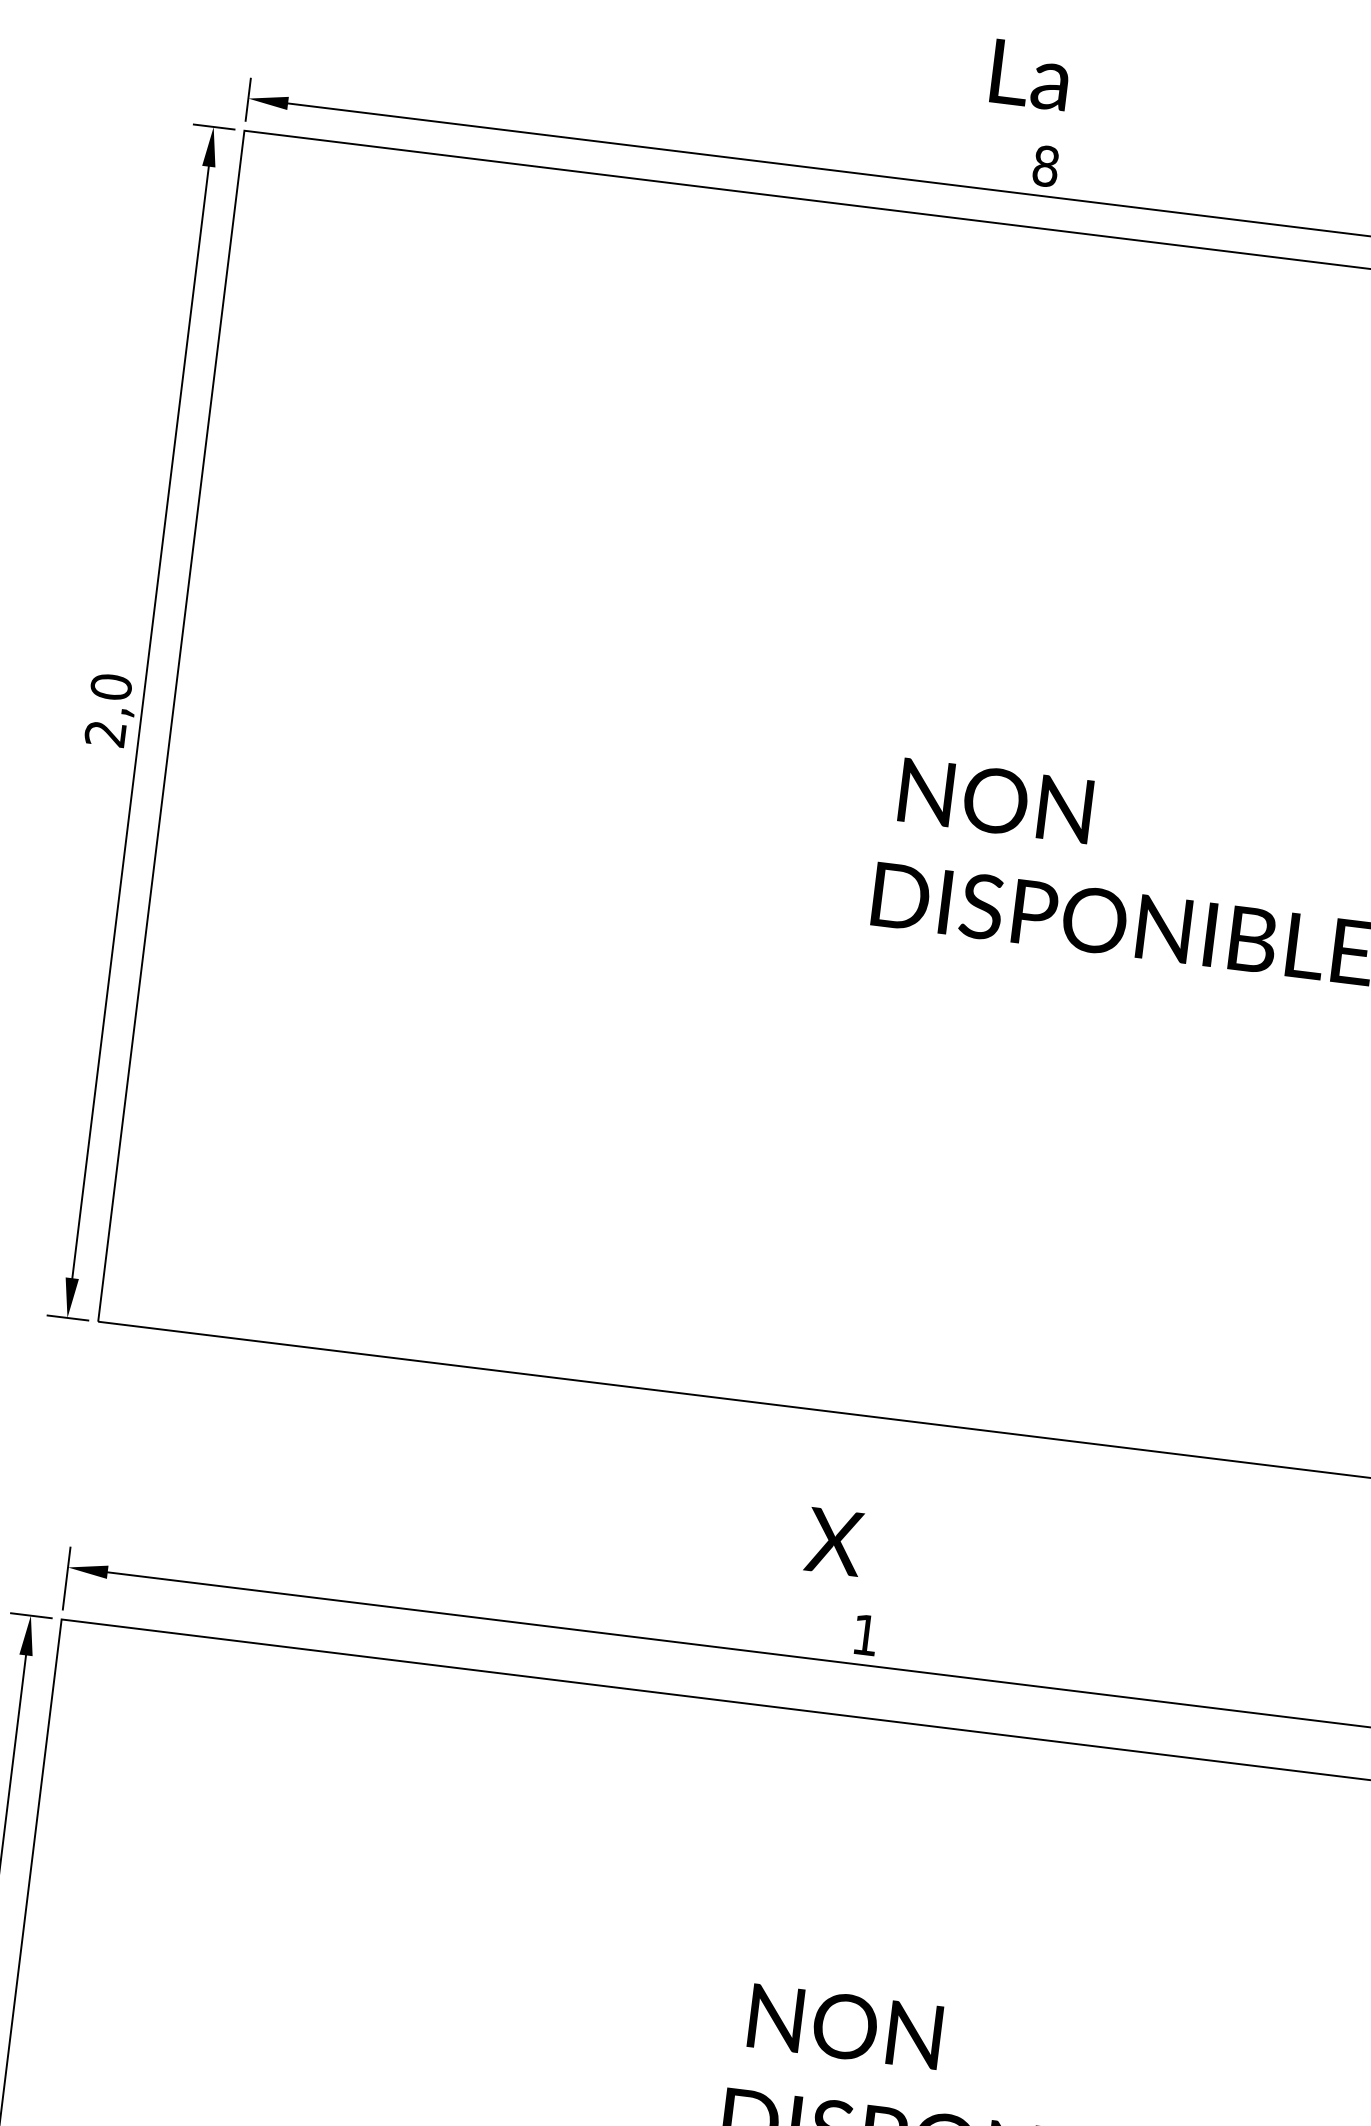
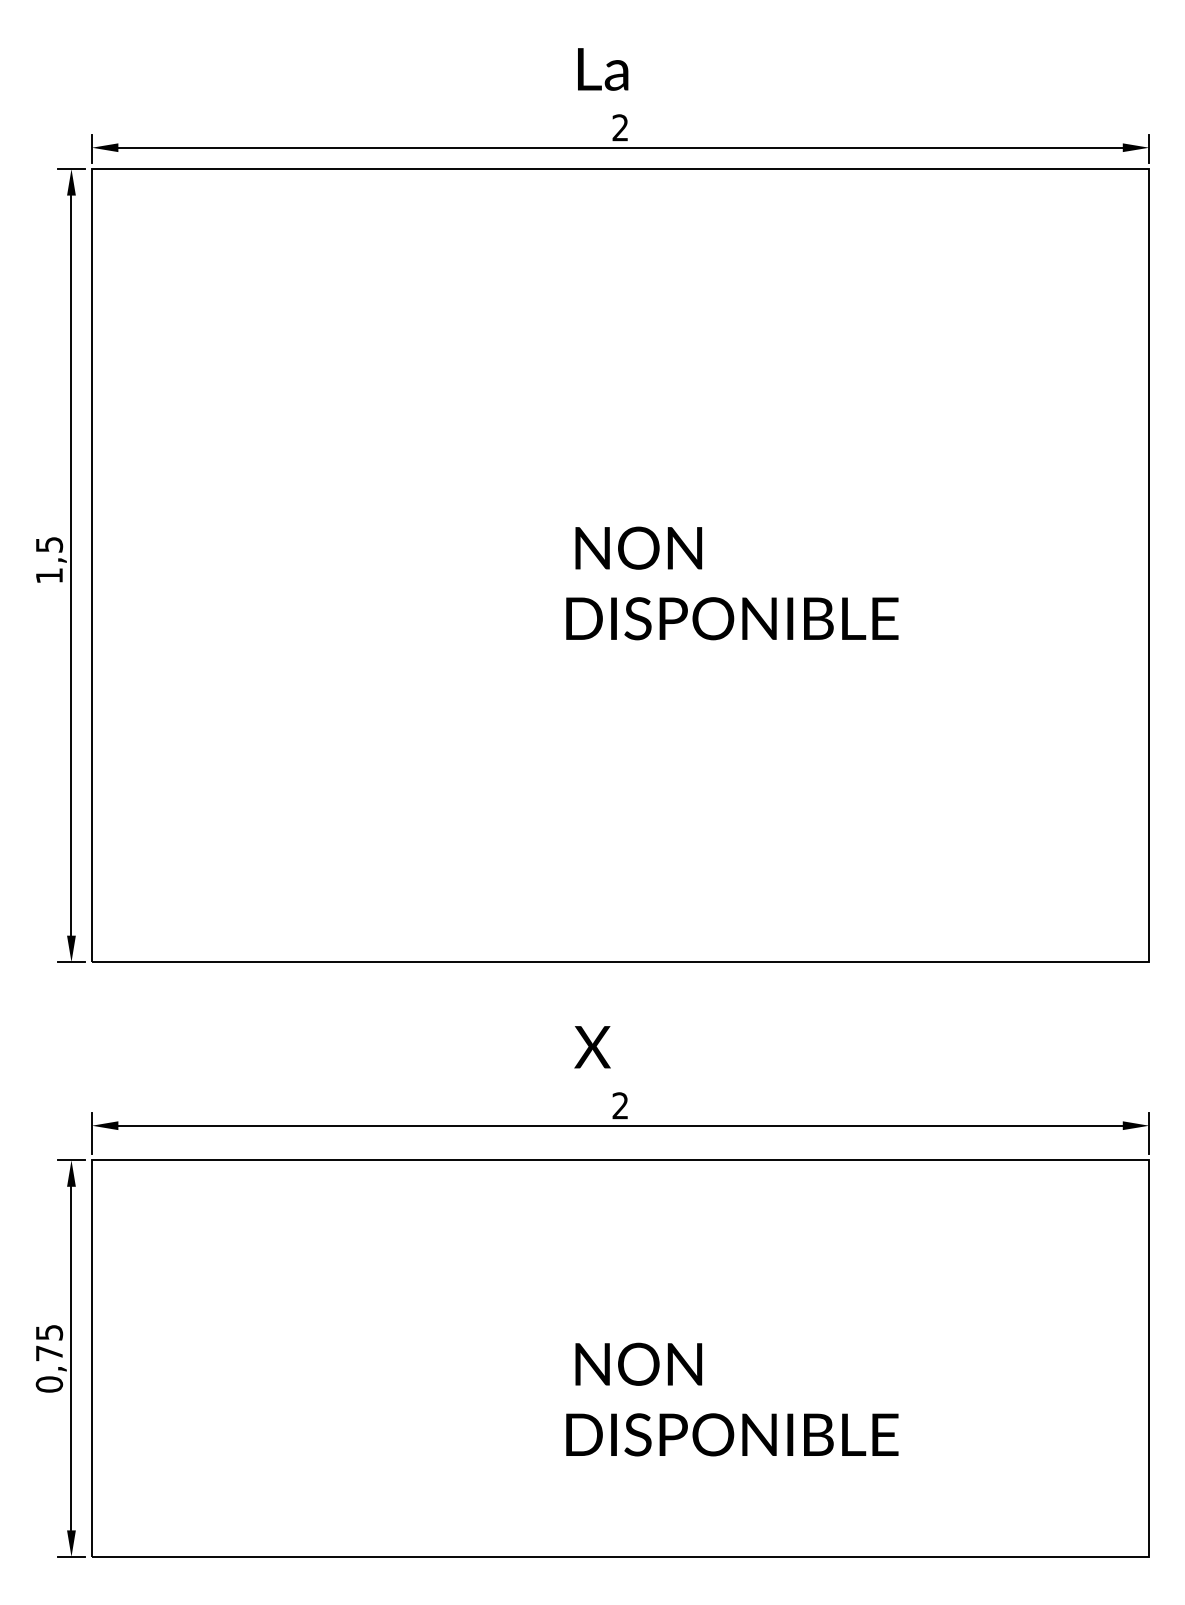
text: (1045, 165) -> (620, 127), 8 -> 2
text: (108, 709) -> (49, 559), 2,0 -> 1,5
text: (864, 1634) -> (619, 1105), 1 -> 2

